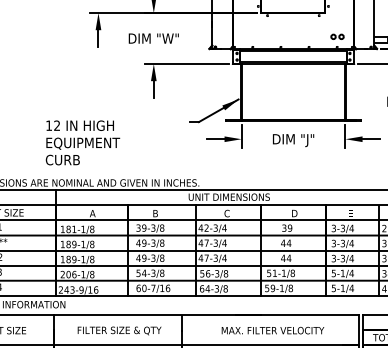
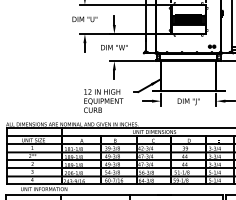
text: (82, 141) -> (103, 100), moved

